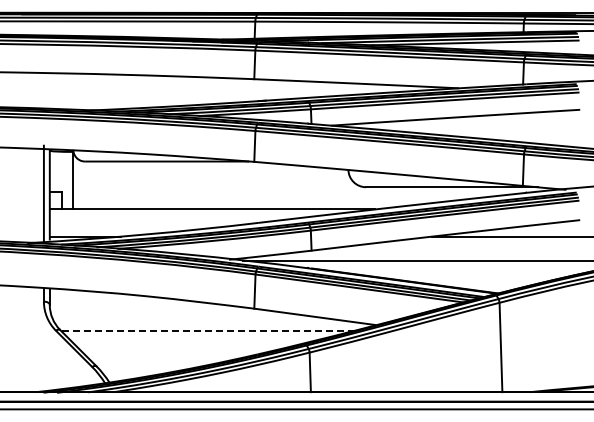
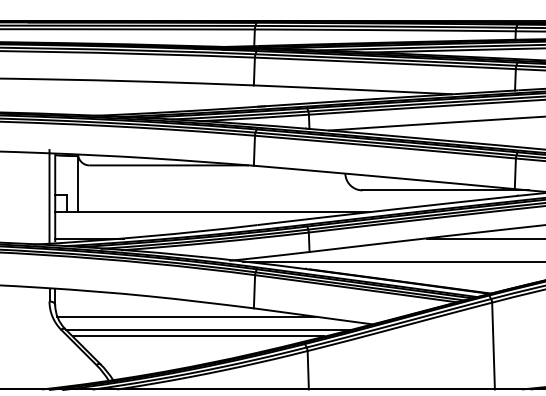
line: (184, 317) -> (186, 316), added
line: (207, 330) -> (208, 329), dashed -> solid
line: (196, 337) -> (197, 336), added

